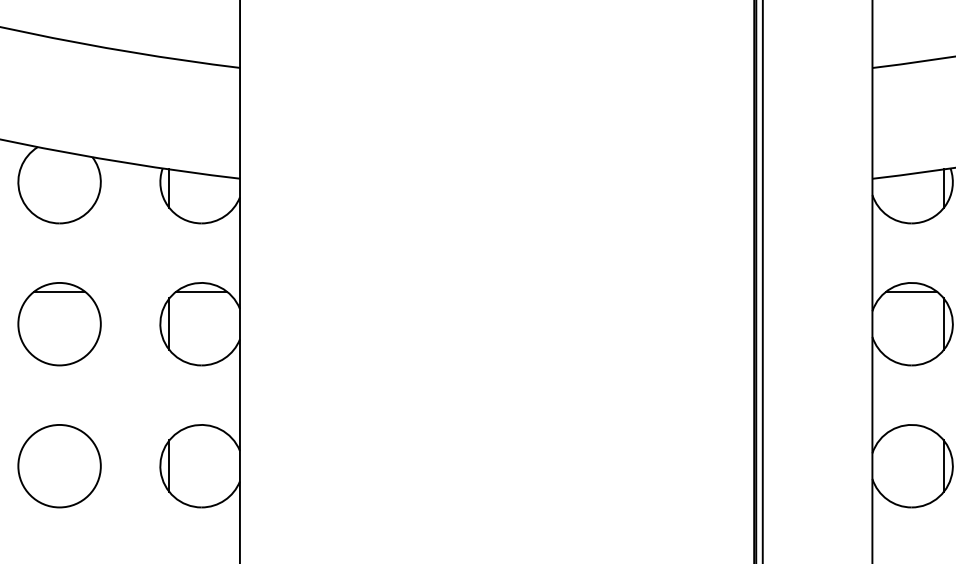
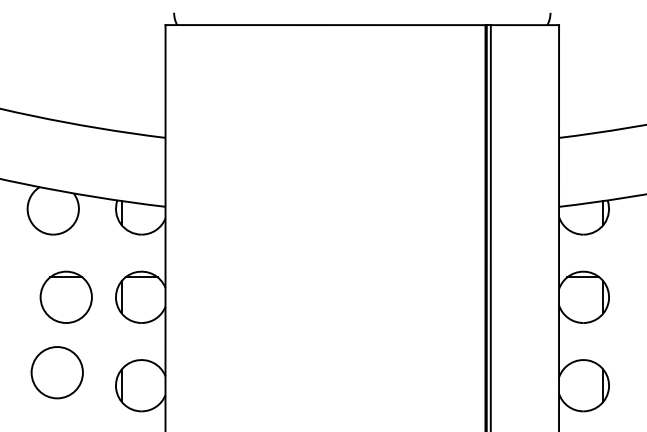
part: (58, 322) -> (65, 296), moved
circle: (58, 465) -> (56, 372), moved

